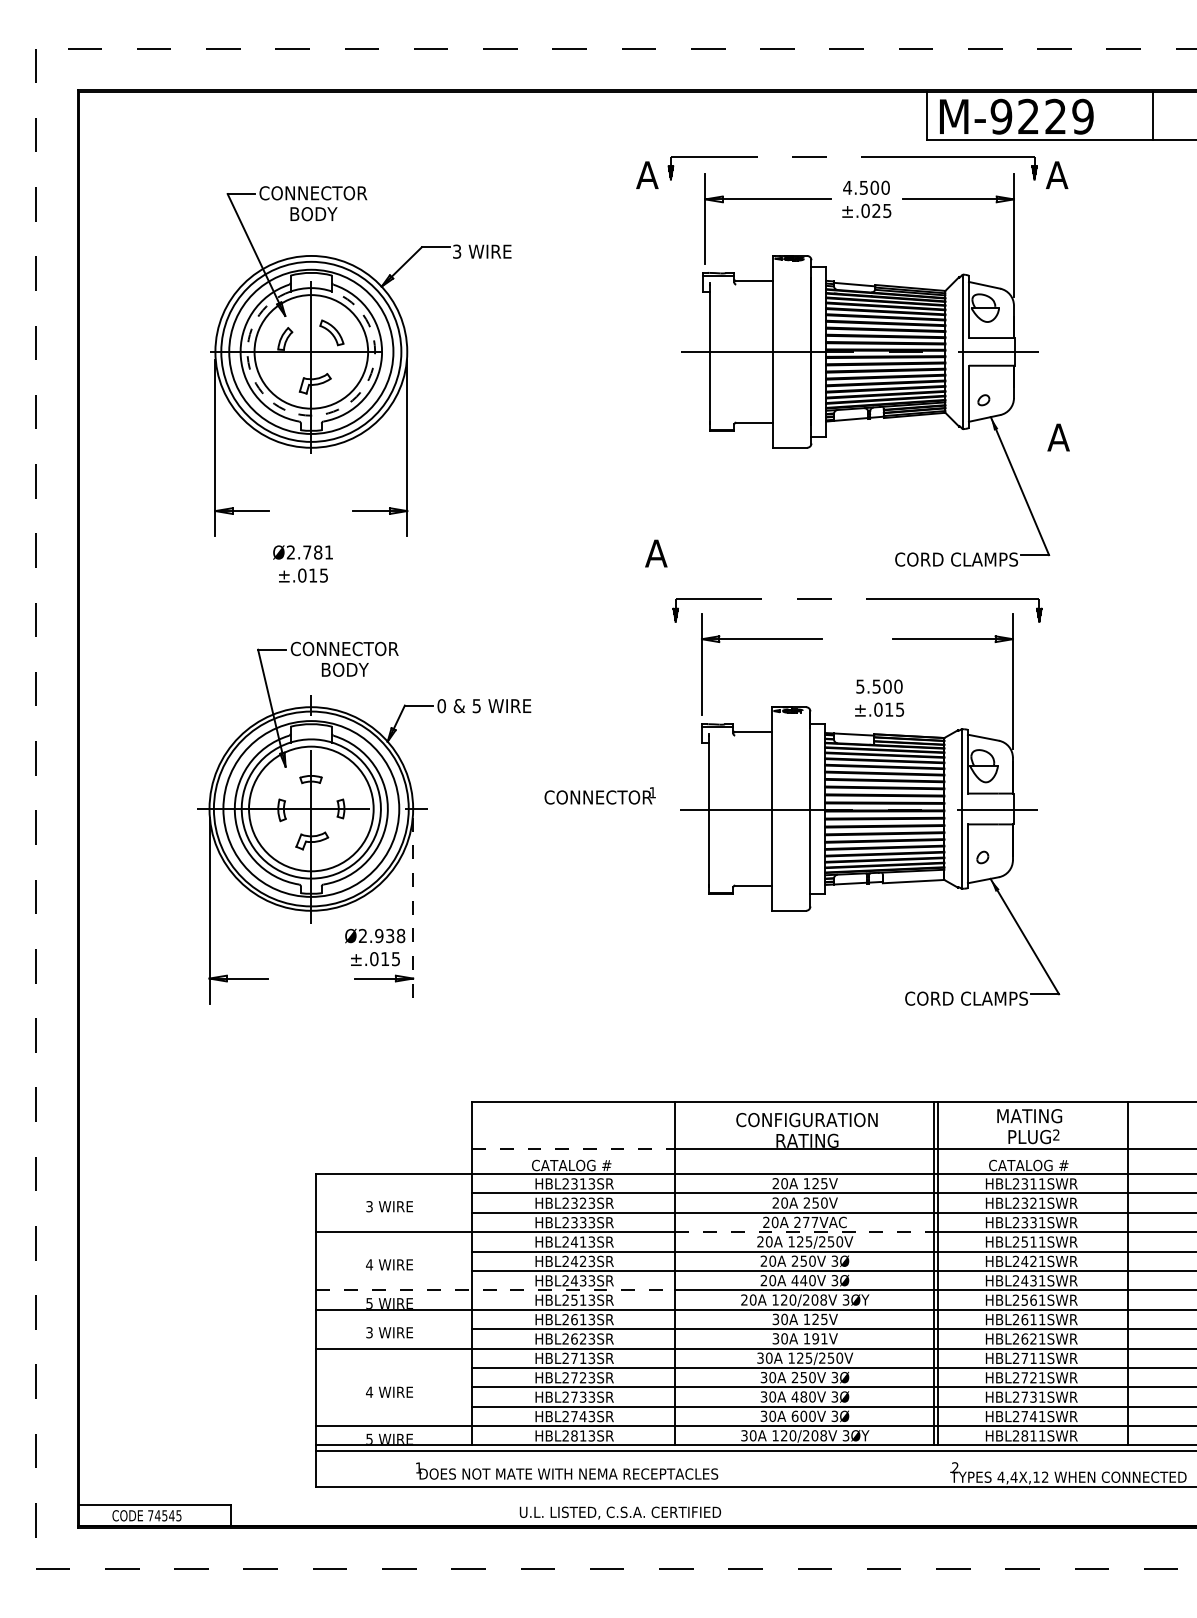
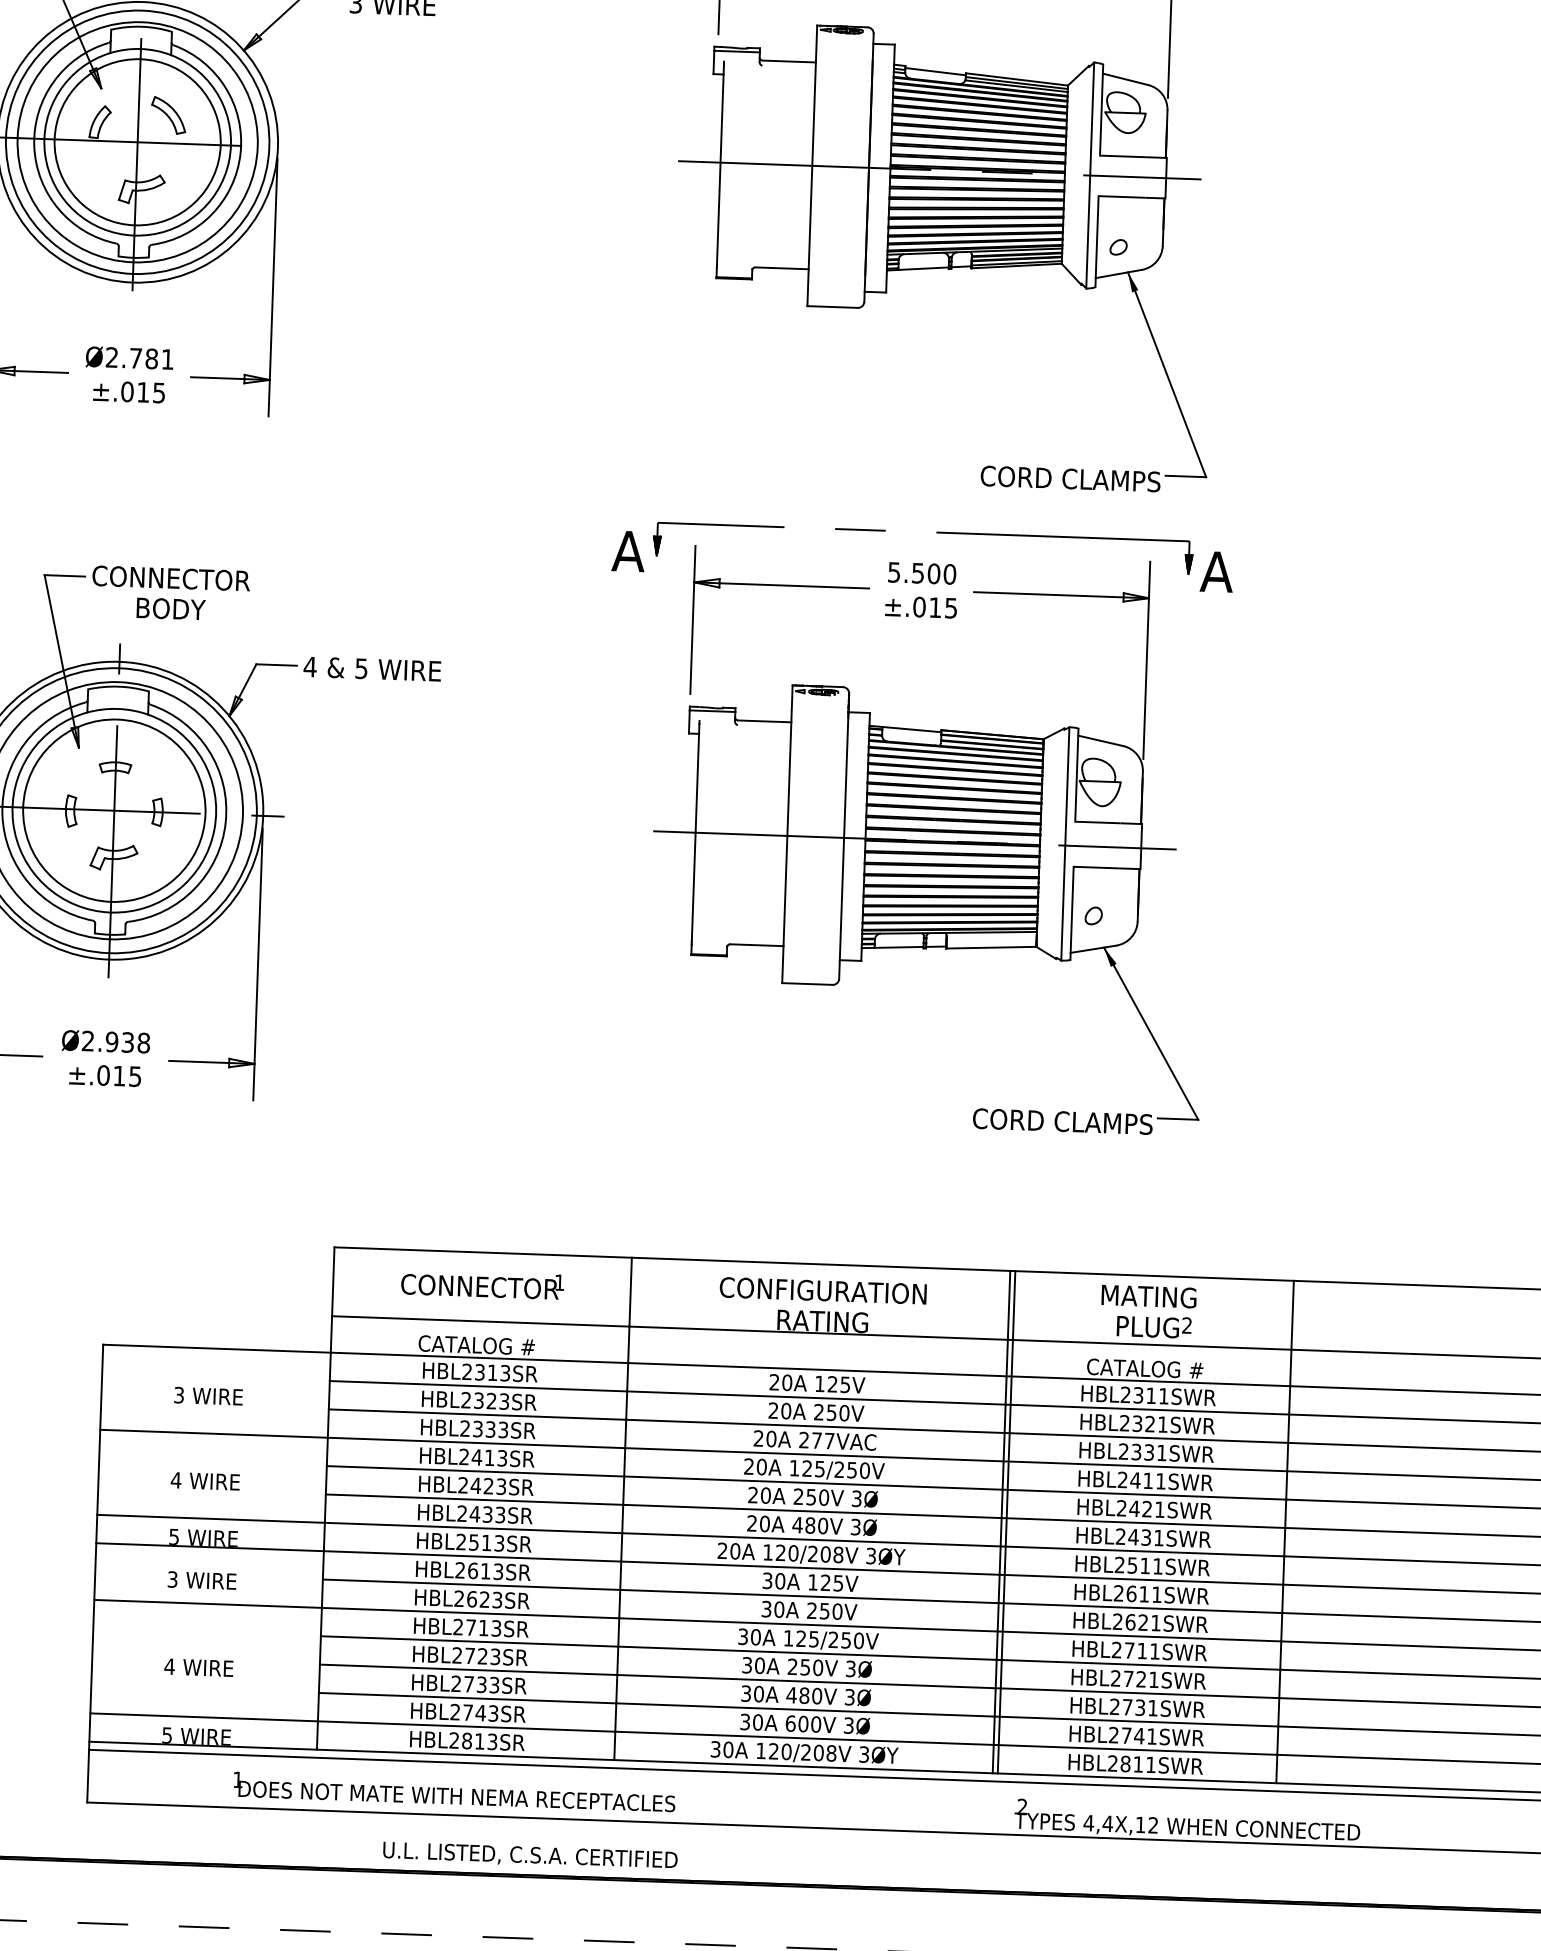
arc: (311, 415) -> (134, 235), dashed -> solid
text: (1058, 437) -> (1216, 571), moved
text: (656, 553) -> (628, 551), moved
text: (302, 563) -> (128, 374), moved
text: (879, 697) -> (921, 589), moved
text: (441, 706) -> (309, 667), 0 -> 4
text: (599, 795) -> (481, 1284), moved
line: (413, 910) -> (258, 964), dashed -> solid
text: (375, 947) -> (105, 1058), moved
line: (573, 1149) -> (480, 1322), dashed -> solid
line: (805, 1232) -> (815, 1455), dashed -> solid
text: (1024, 1241) -> (1135, 1479), HBL2511SWR -> HBL2411SWR
text: (803, 1280) -> (809, 1525), 440V -> 480V
line: (496, 1290) -> (360, 1524), dashed -> solid
text: (1033, 1299) -> (1145, 1564), HBL2561SWR -> HBL2511SWR
text: (815, 1338) -> (824, 1610), 191V -> 250V

